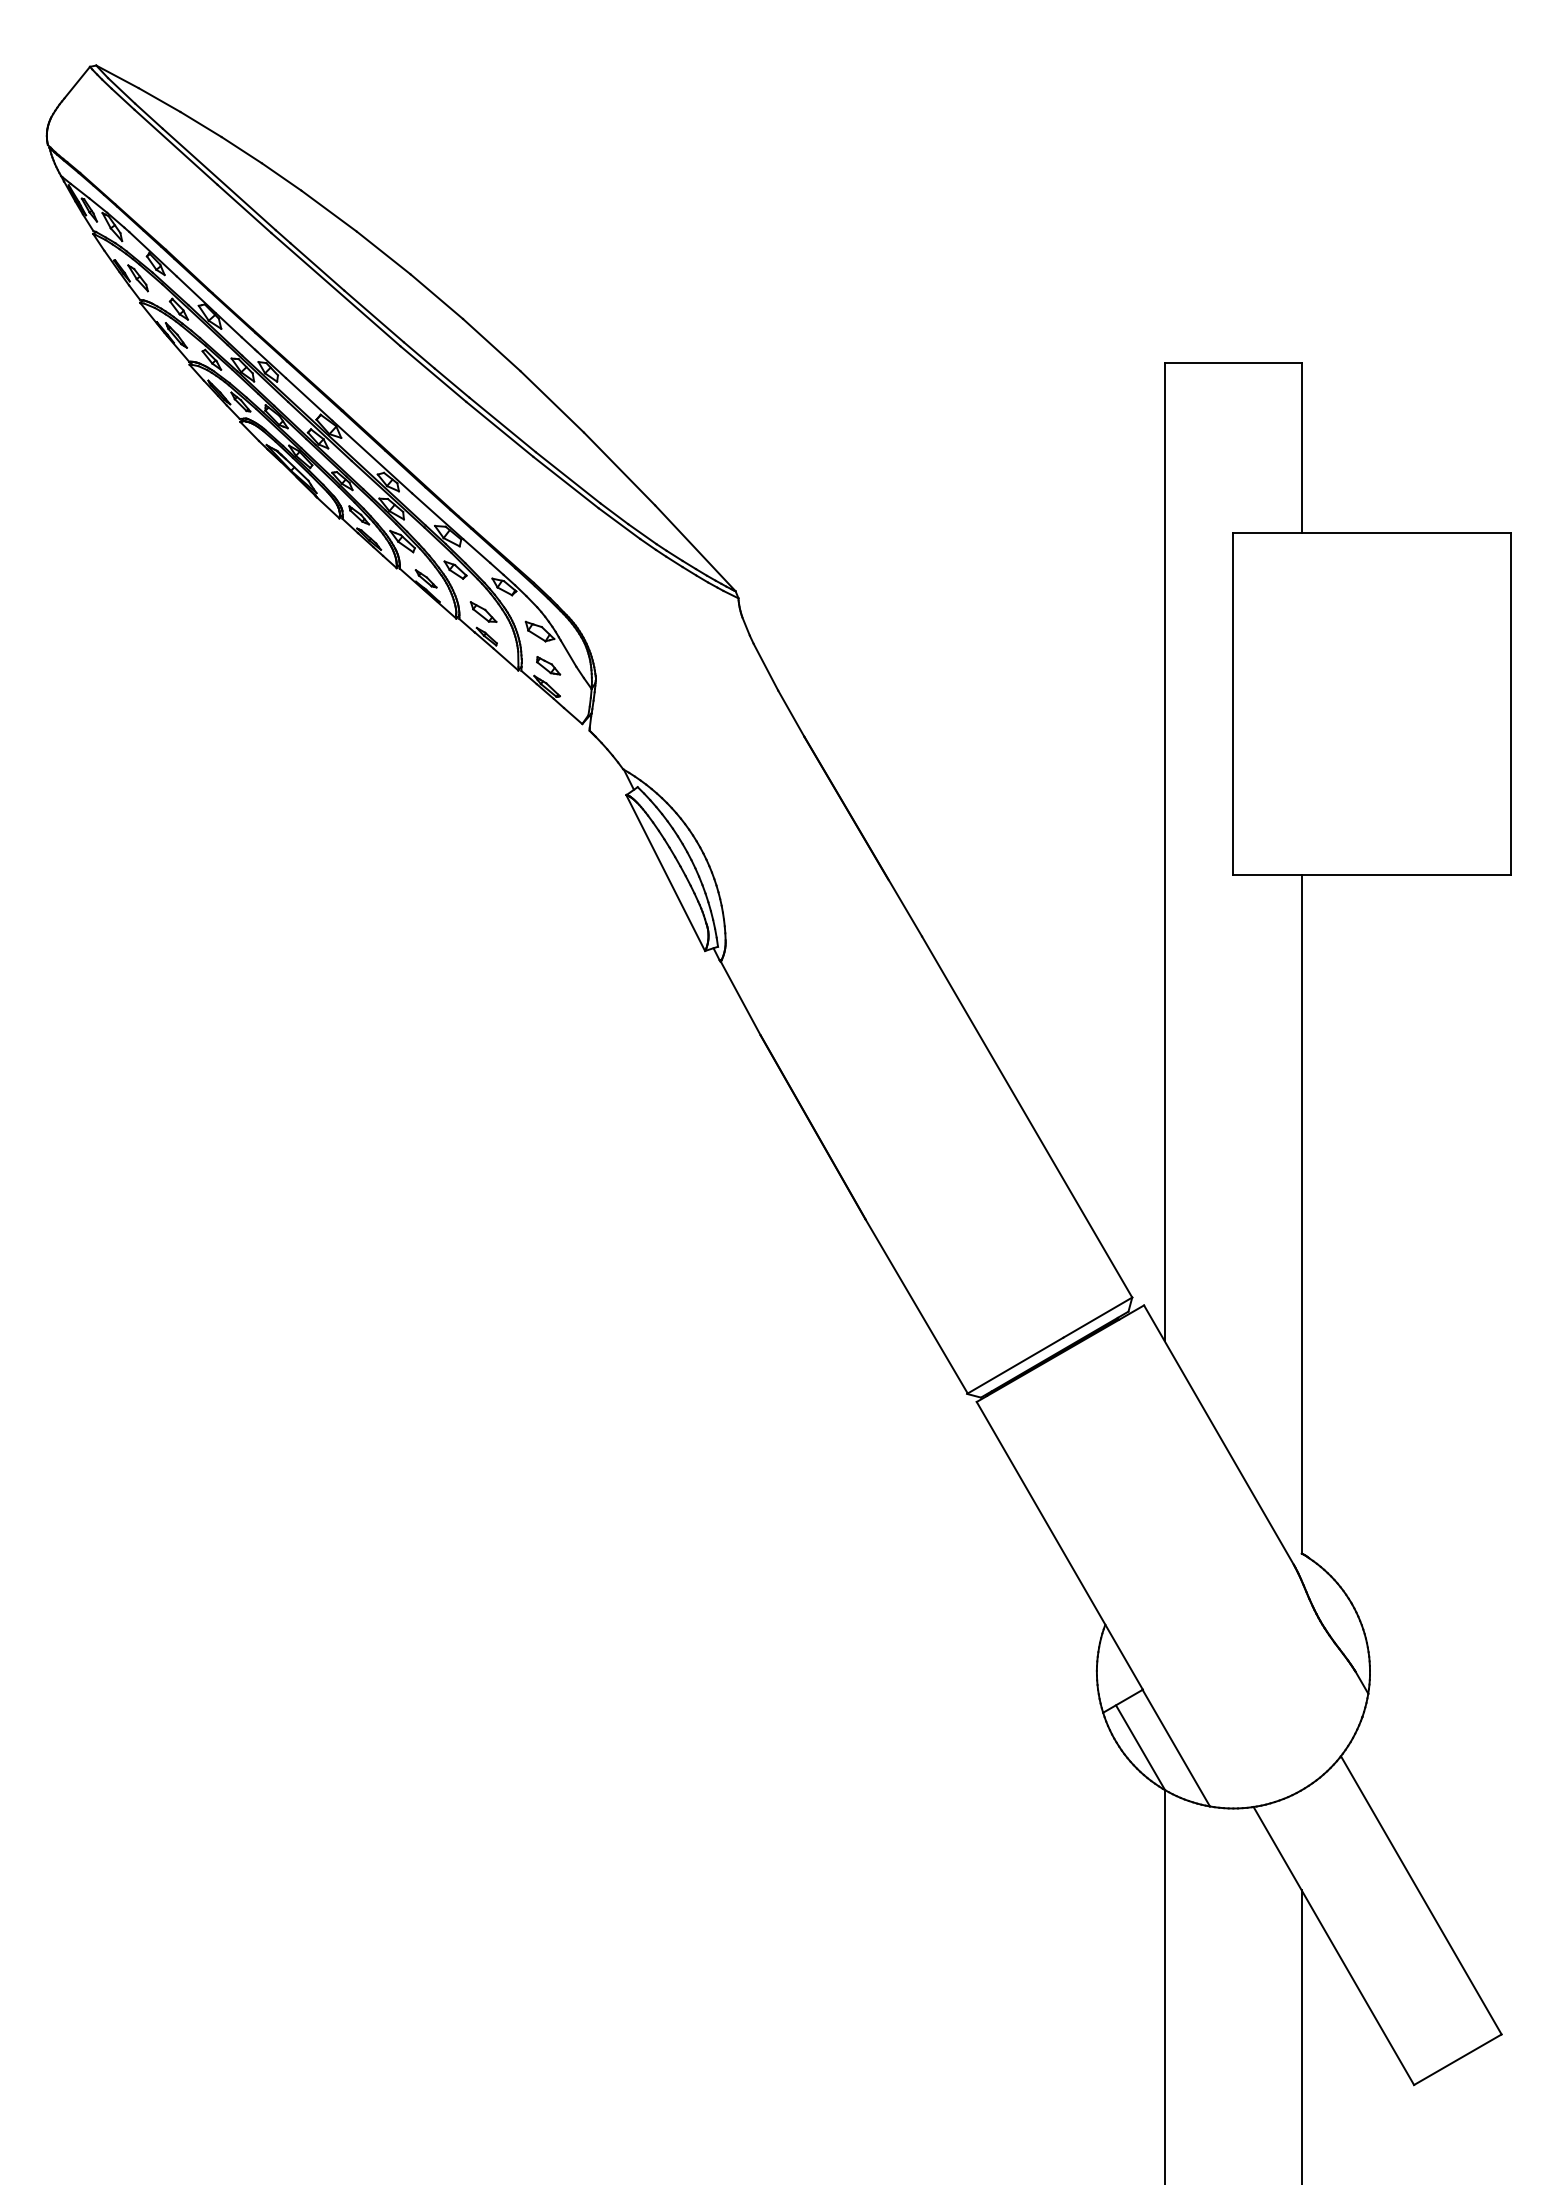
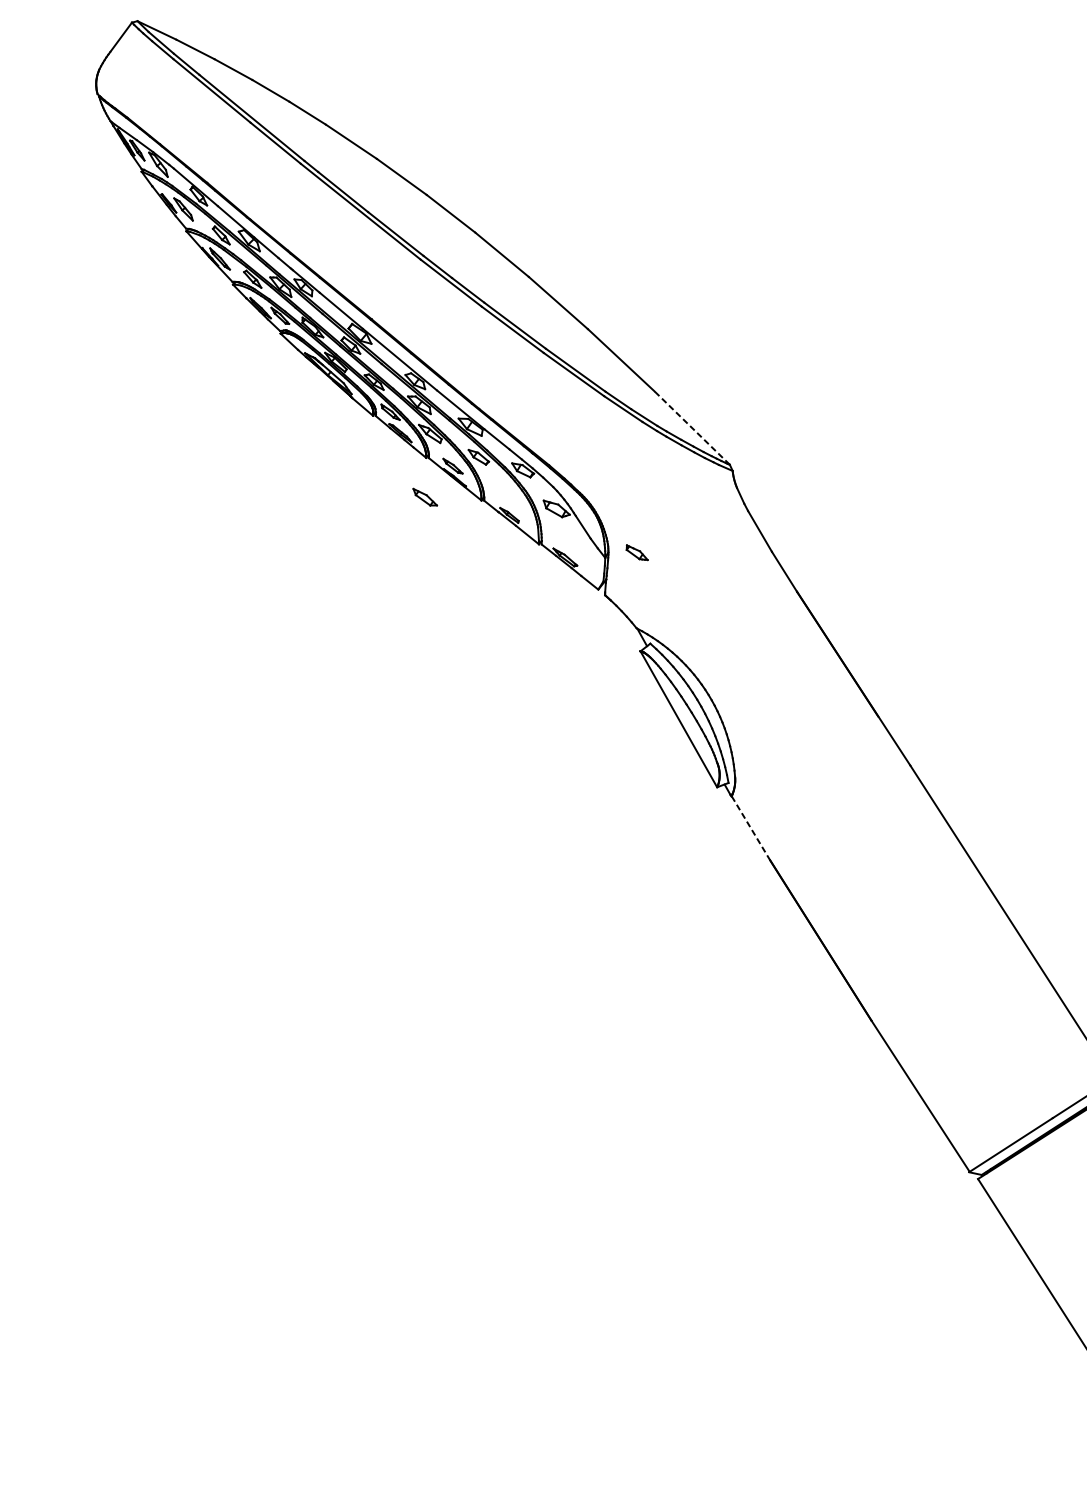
line: (695, 548) -> (692, 428), solid -> dashed
part: (483, 611) -> (425, 496), moved
part: (548, 665) -> (637, 552), moved
line: (740, 998) -> (750, 828), solid -> dashed

